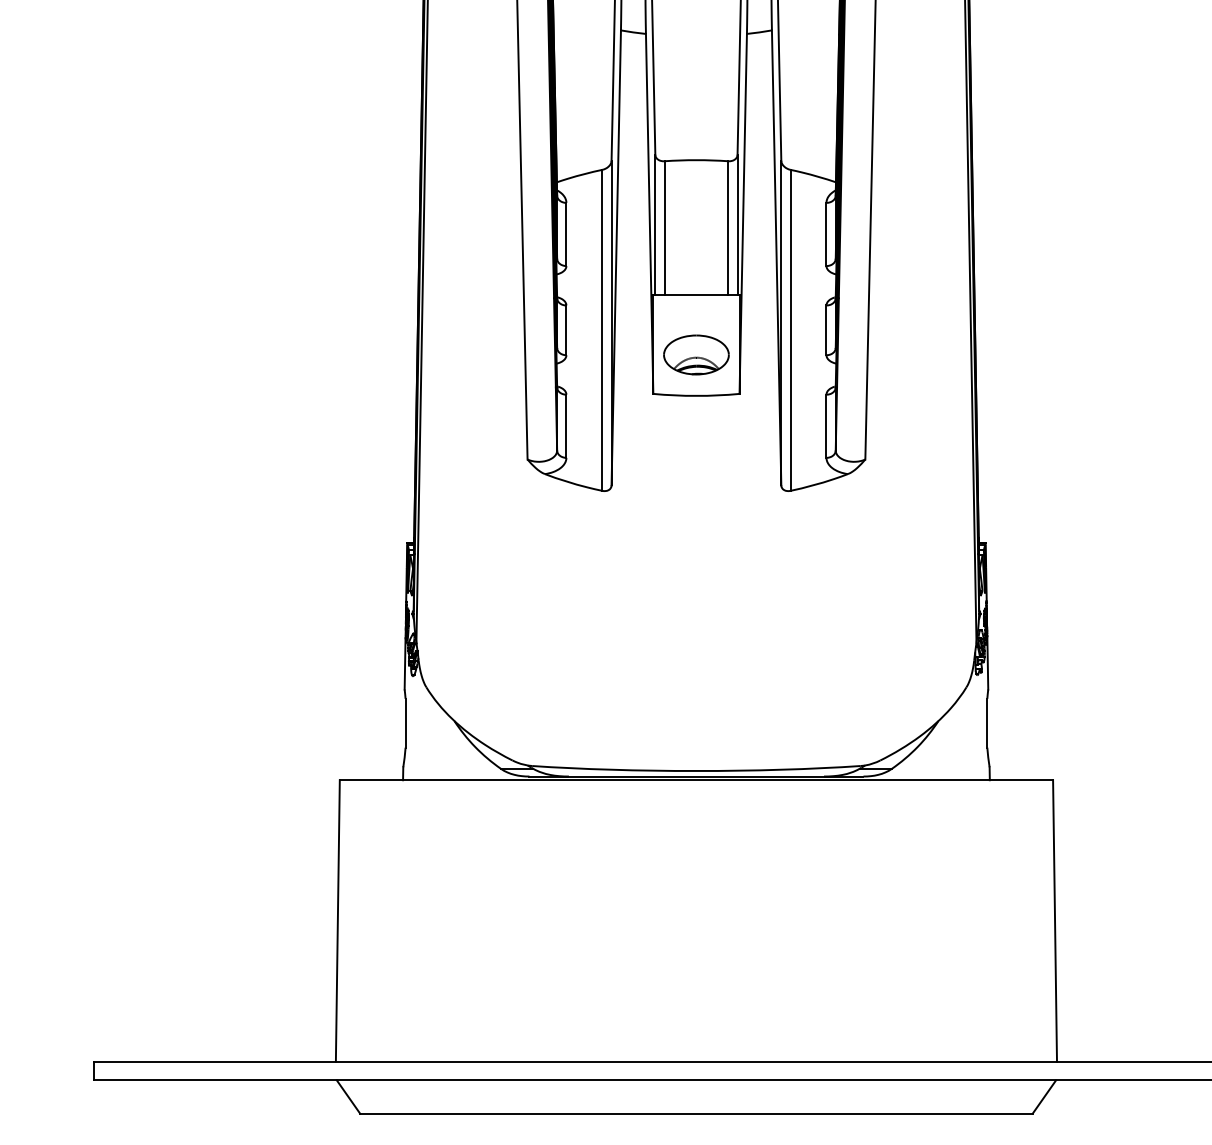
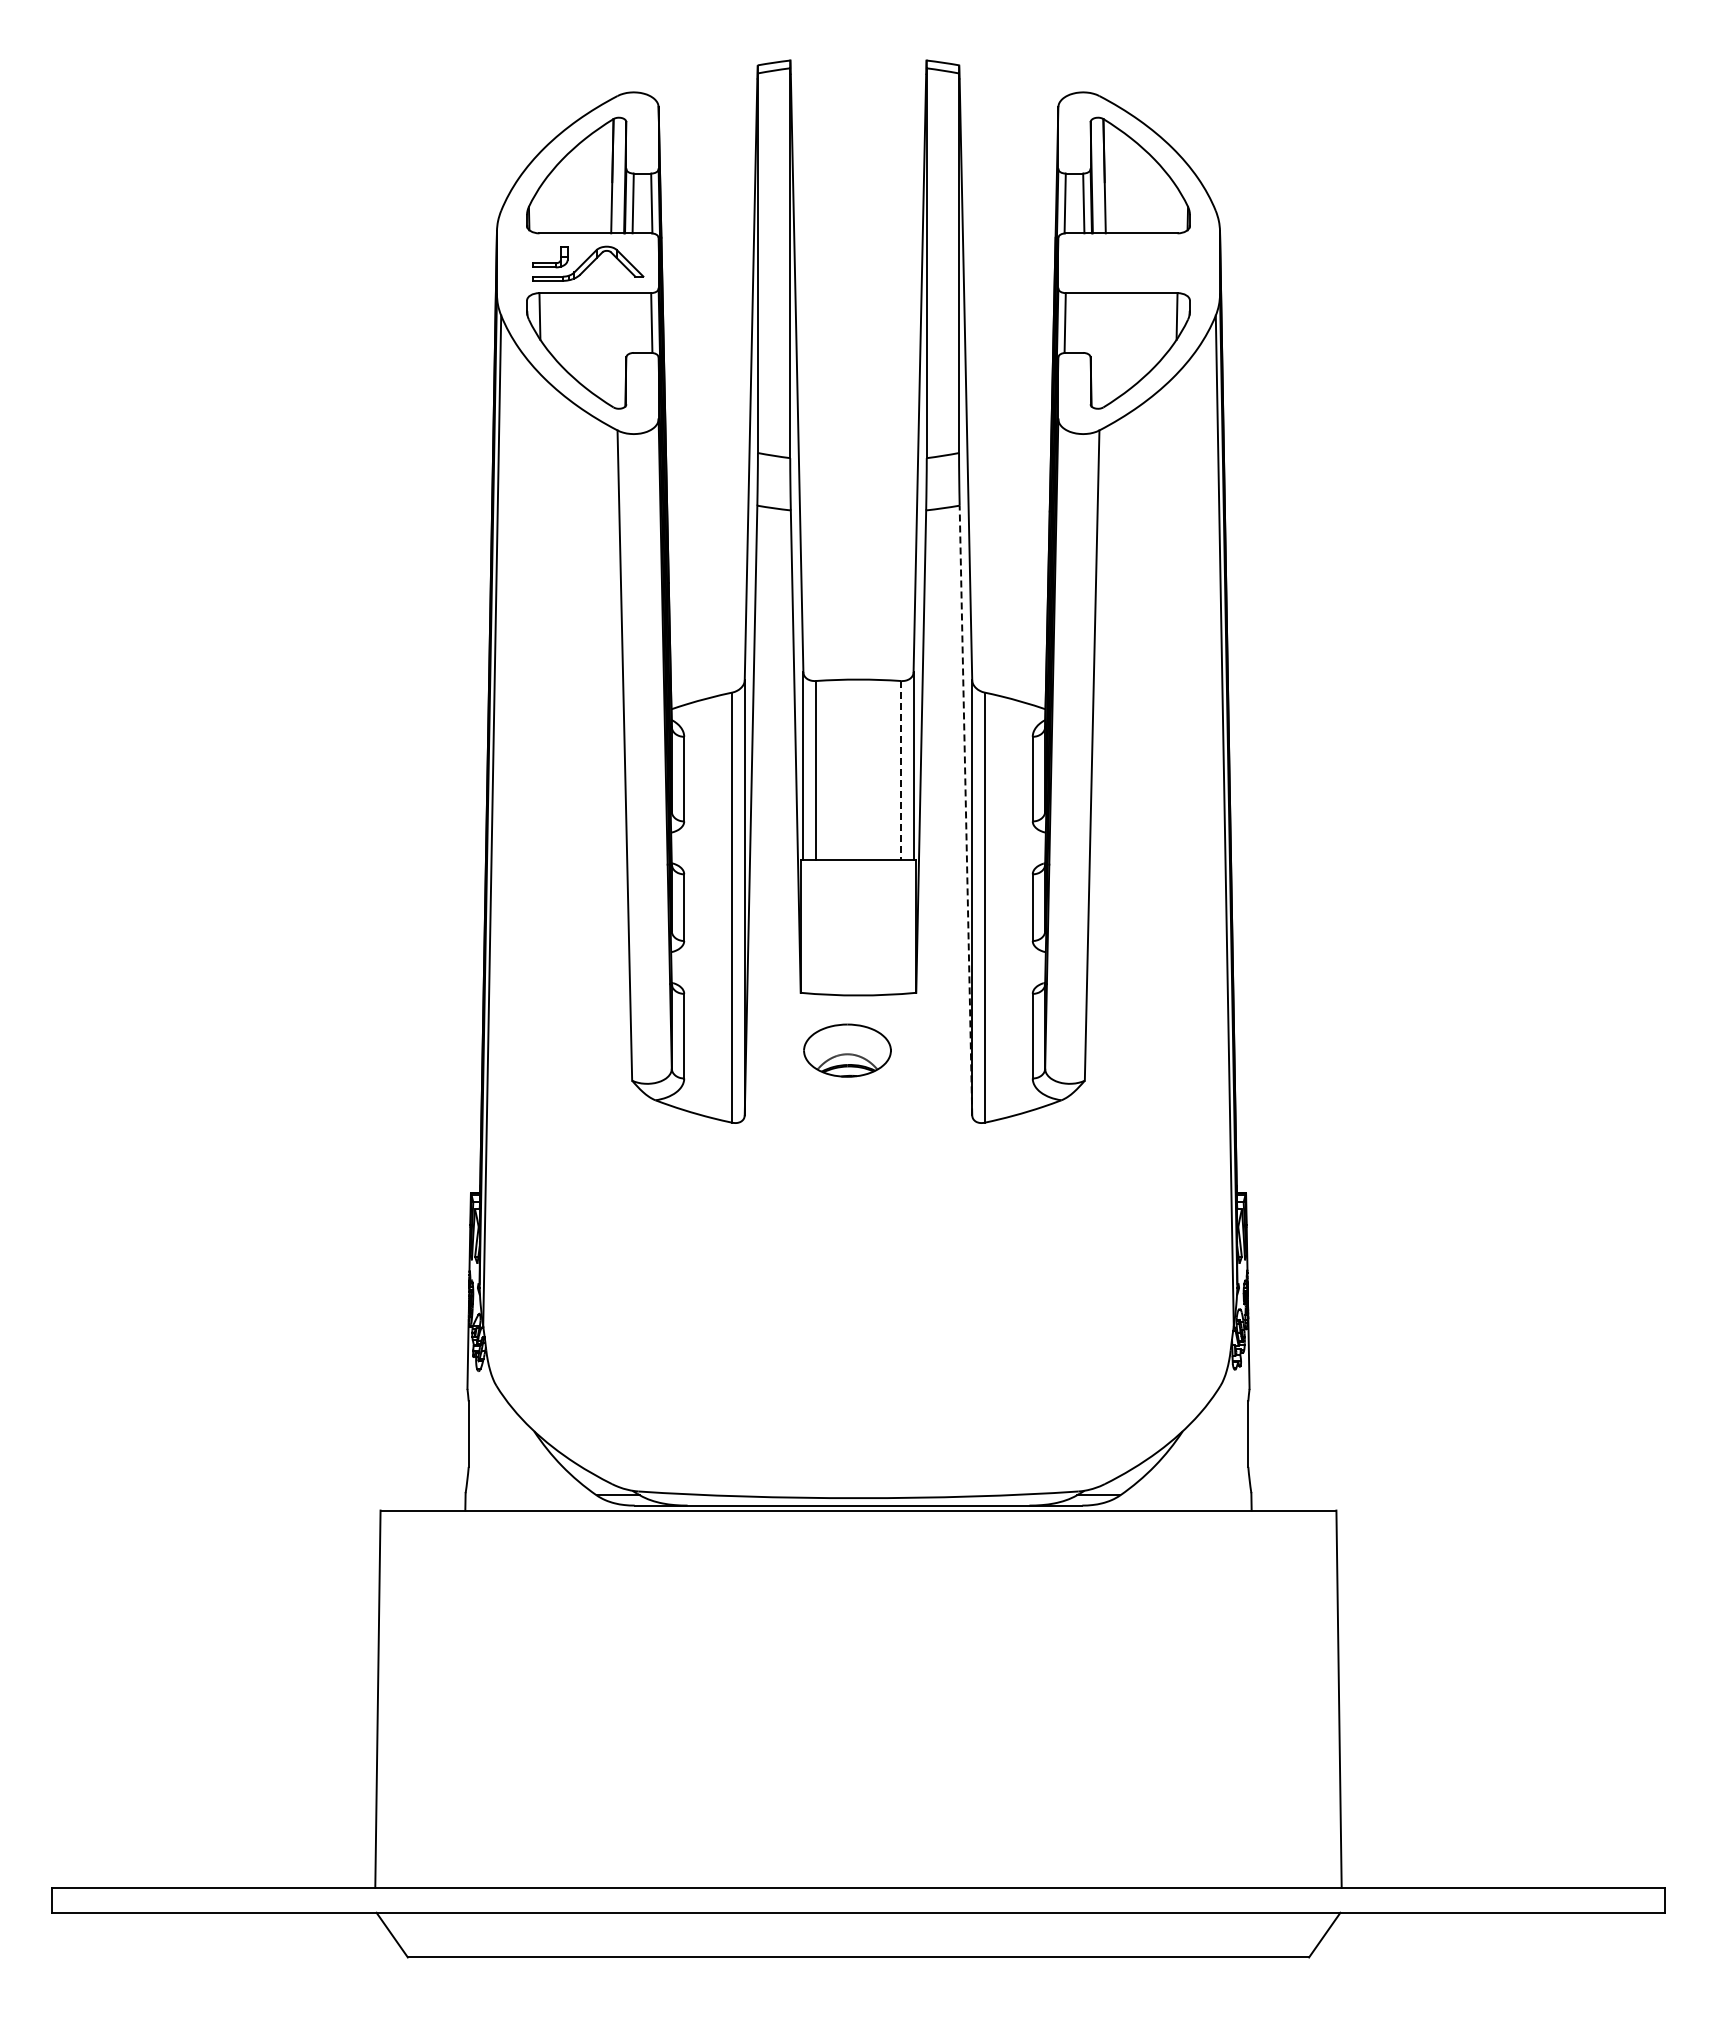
line: (728, 228) -> (901, 770), solid -> dashed
line: (776, 257) -> (965, 810), solid -> dashed
part: (696, 354) -> (847, 1050), moved

